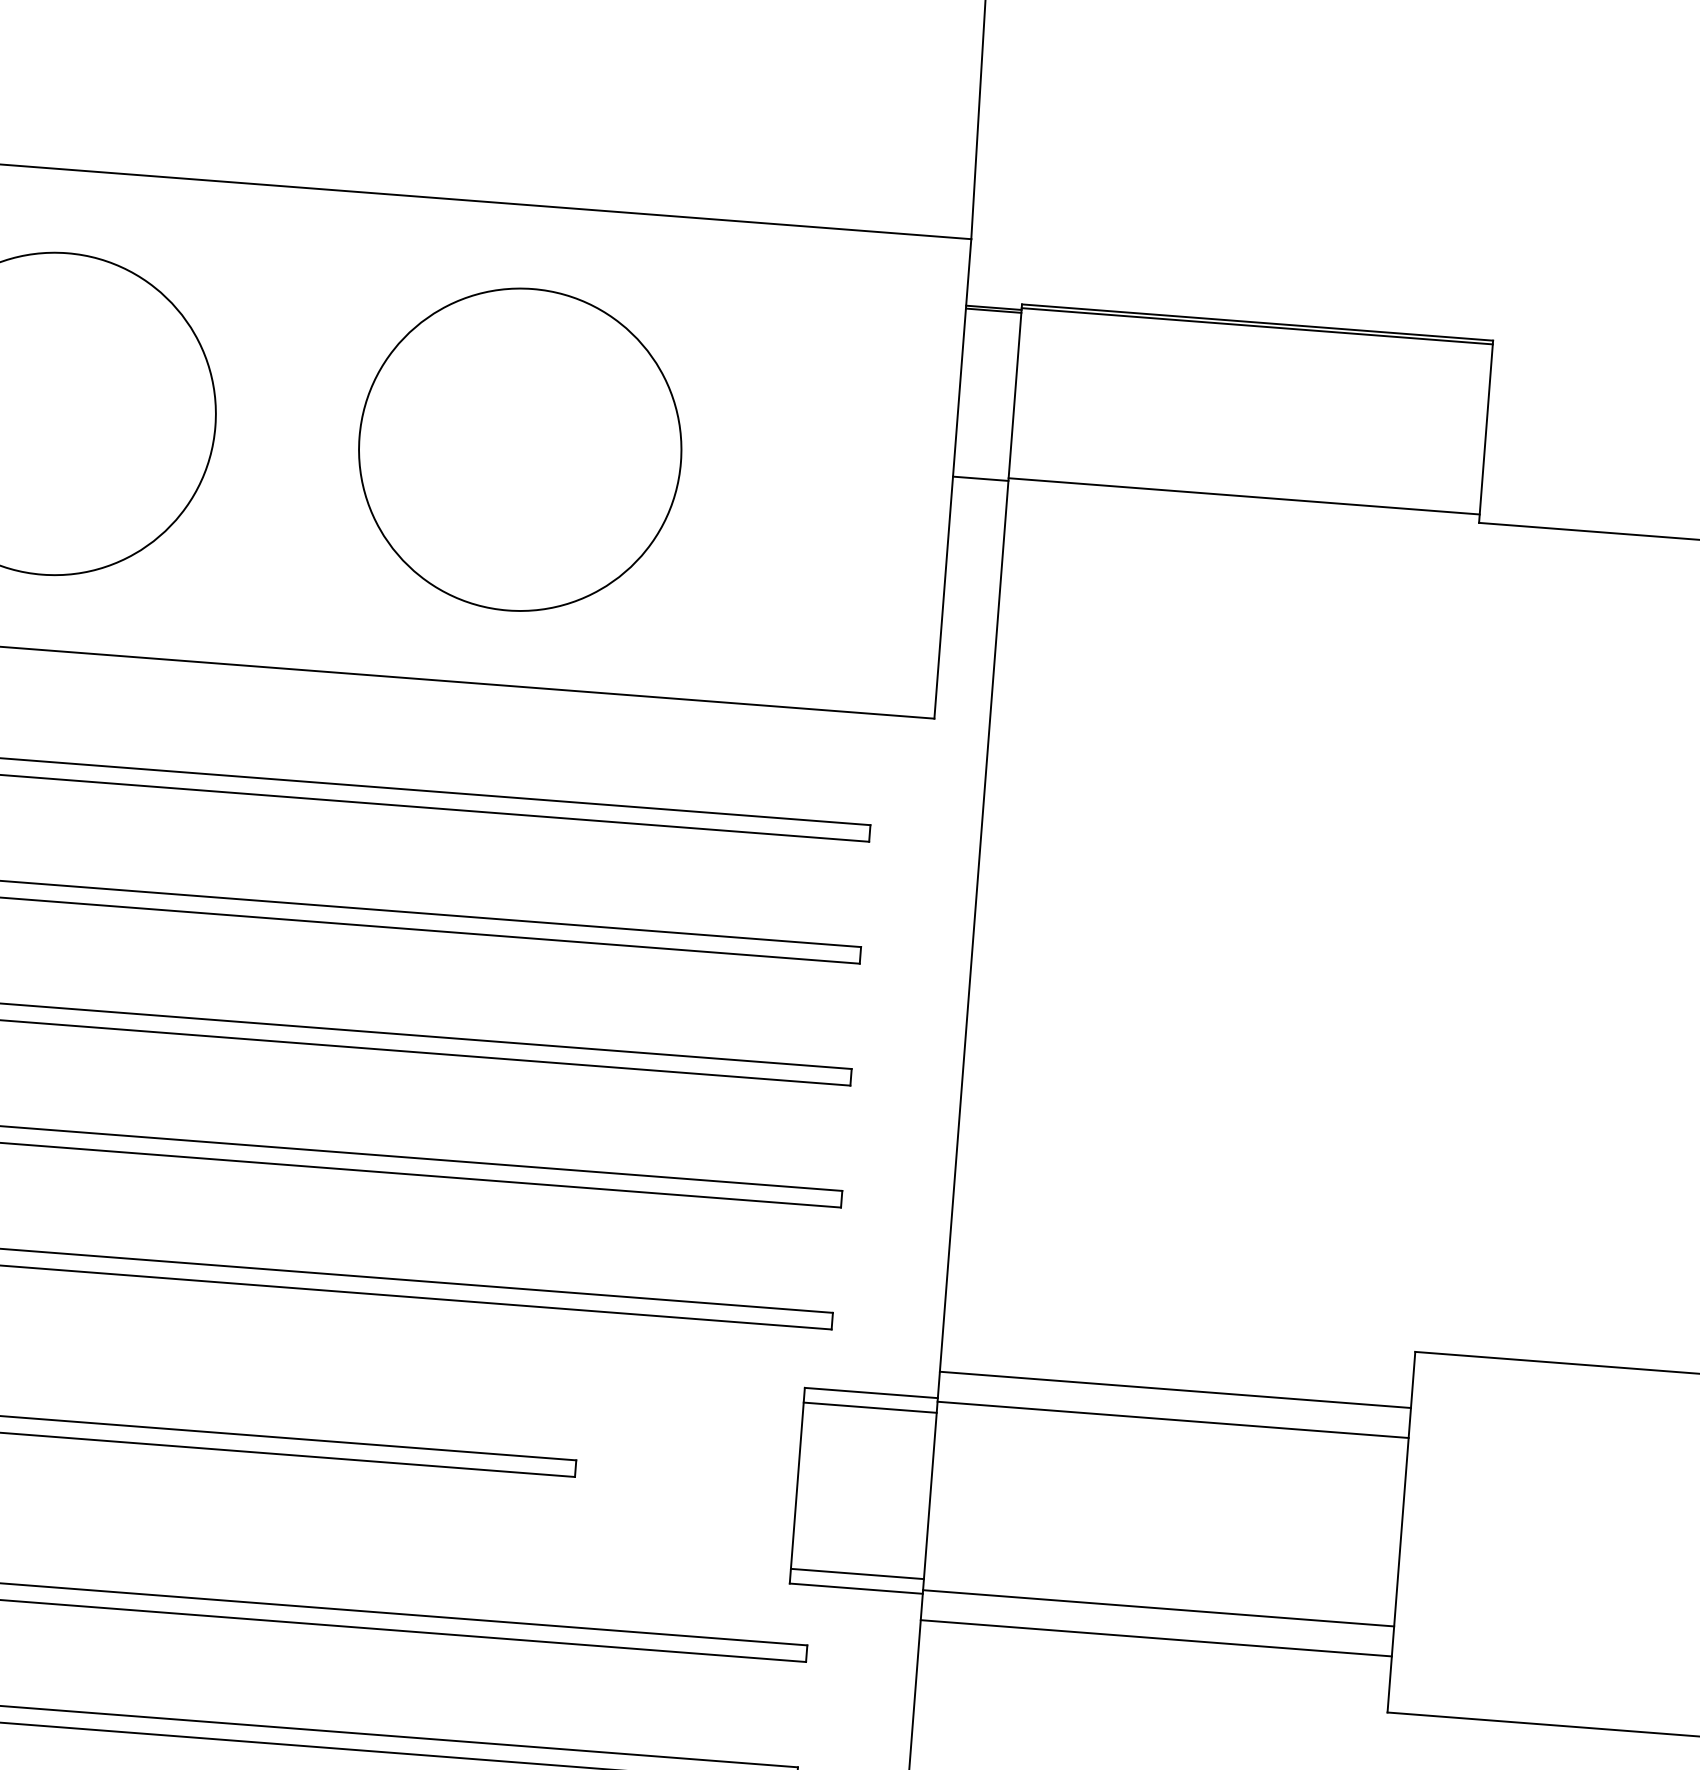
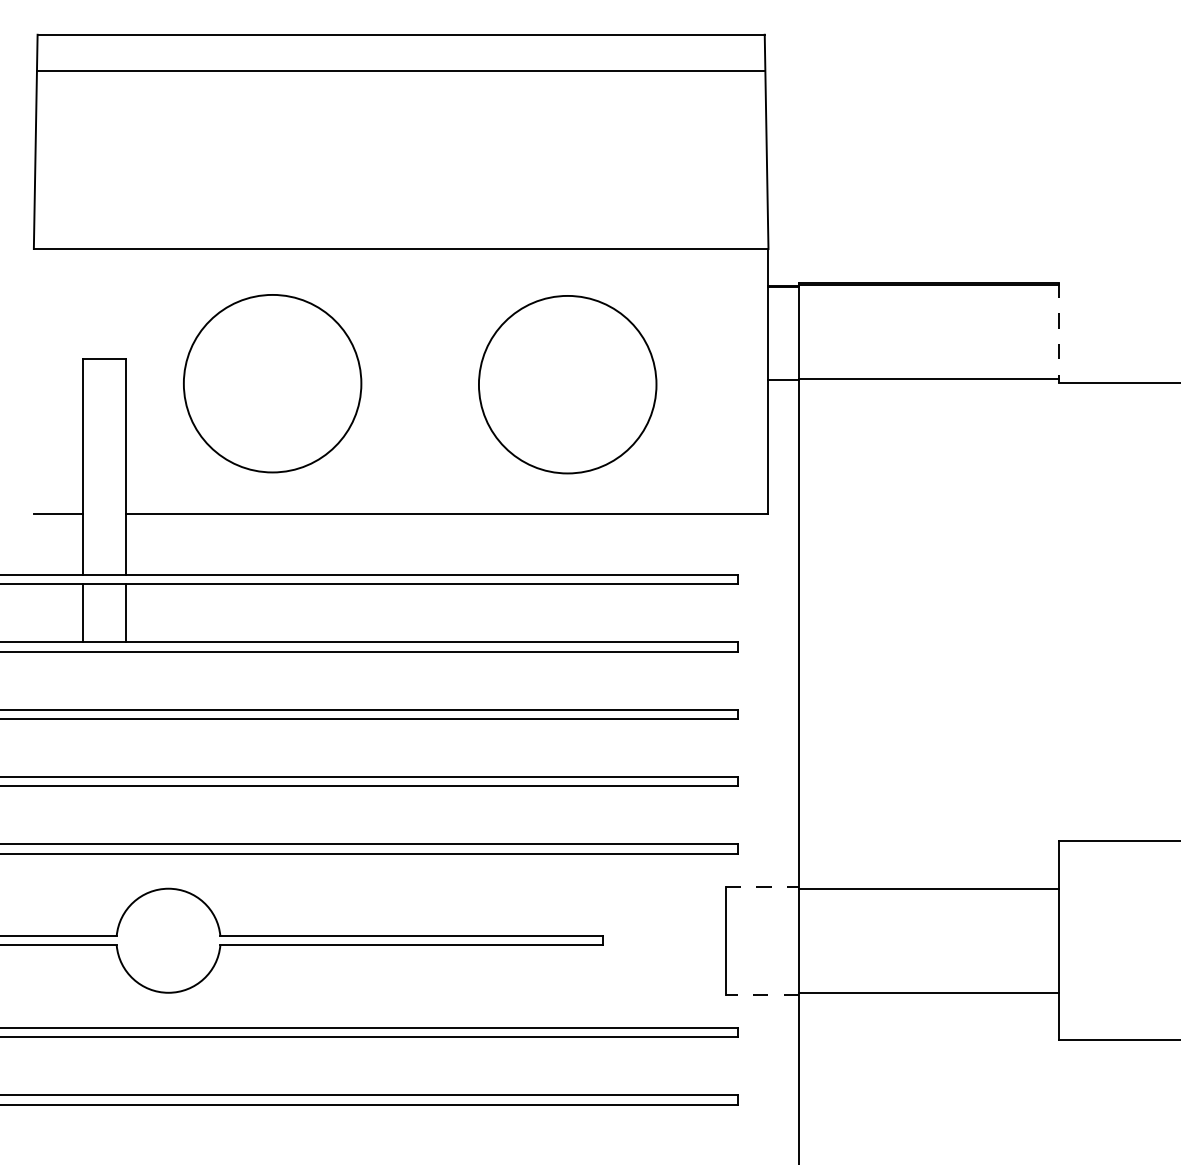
line: (1486, 432) -> (1059, 333), solid -> dashed
circle: (519, 449) -> (567, 384), moved
line: (1175, 1390) -> (929, 872), removed
line: (871, 1392) -> (762, 886), solid -> dashed
line: (870, 1407) -> (762, 894), removed
line: (857, 1573) -> (762, 986), removed
line: (856, 1588) -> (762, 994), solid -> dashed
line: (1156, 1638) -> (929, 1009), removed

